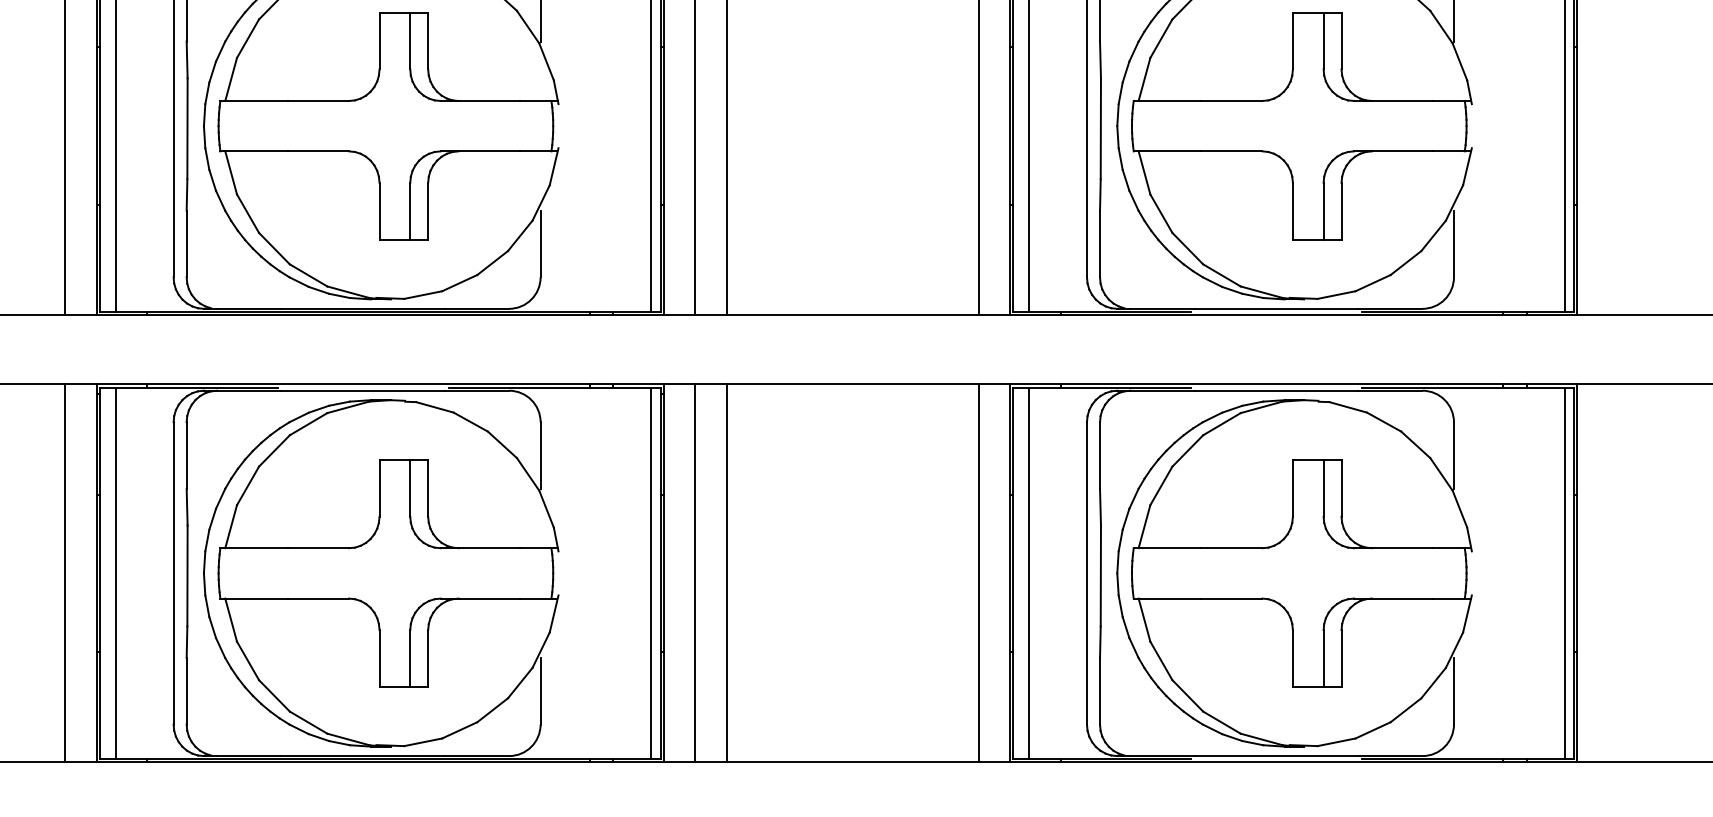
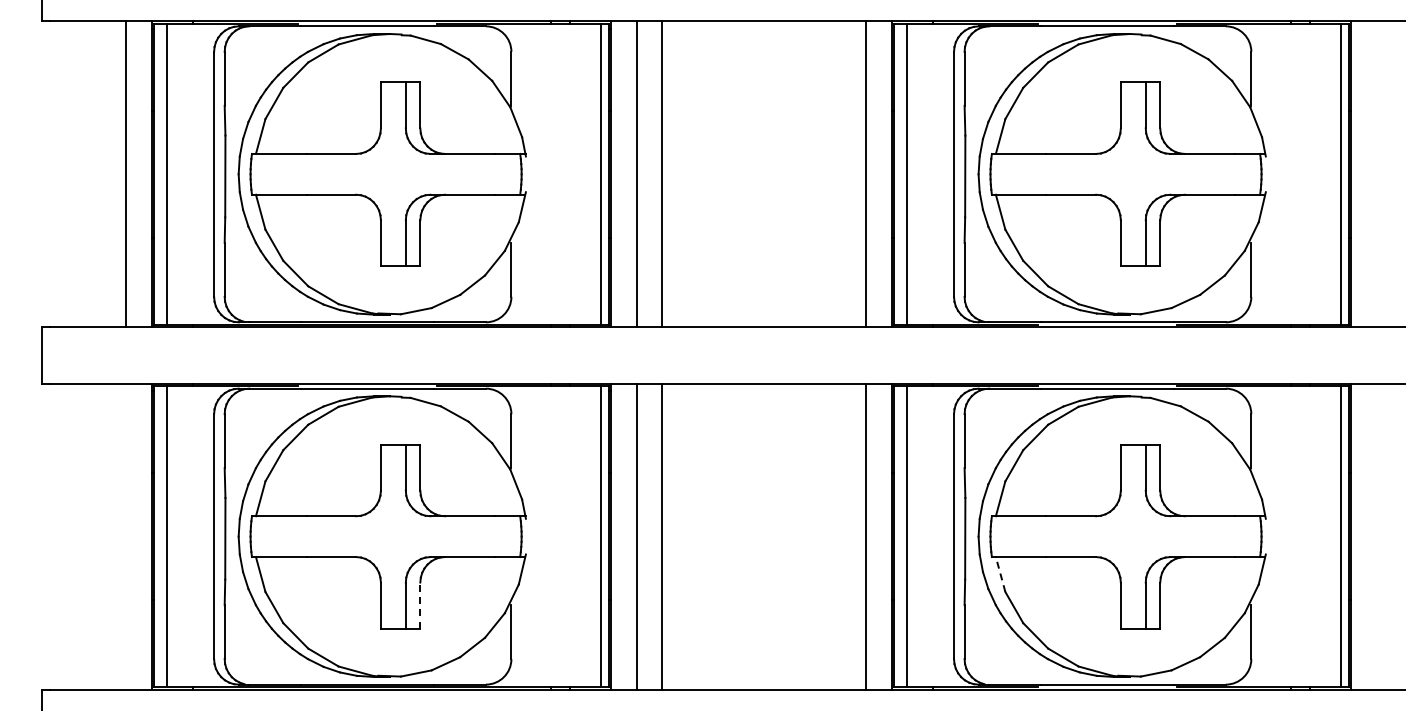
line: (65, 573) -> (126, 536), removed
line: (1144, 620) -> (1000, 574), solid -> dashed
line: (428, 658) -> (420, 605), solid -> dashed

